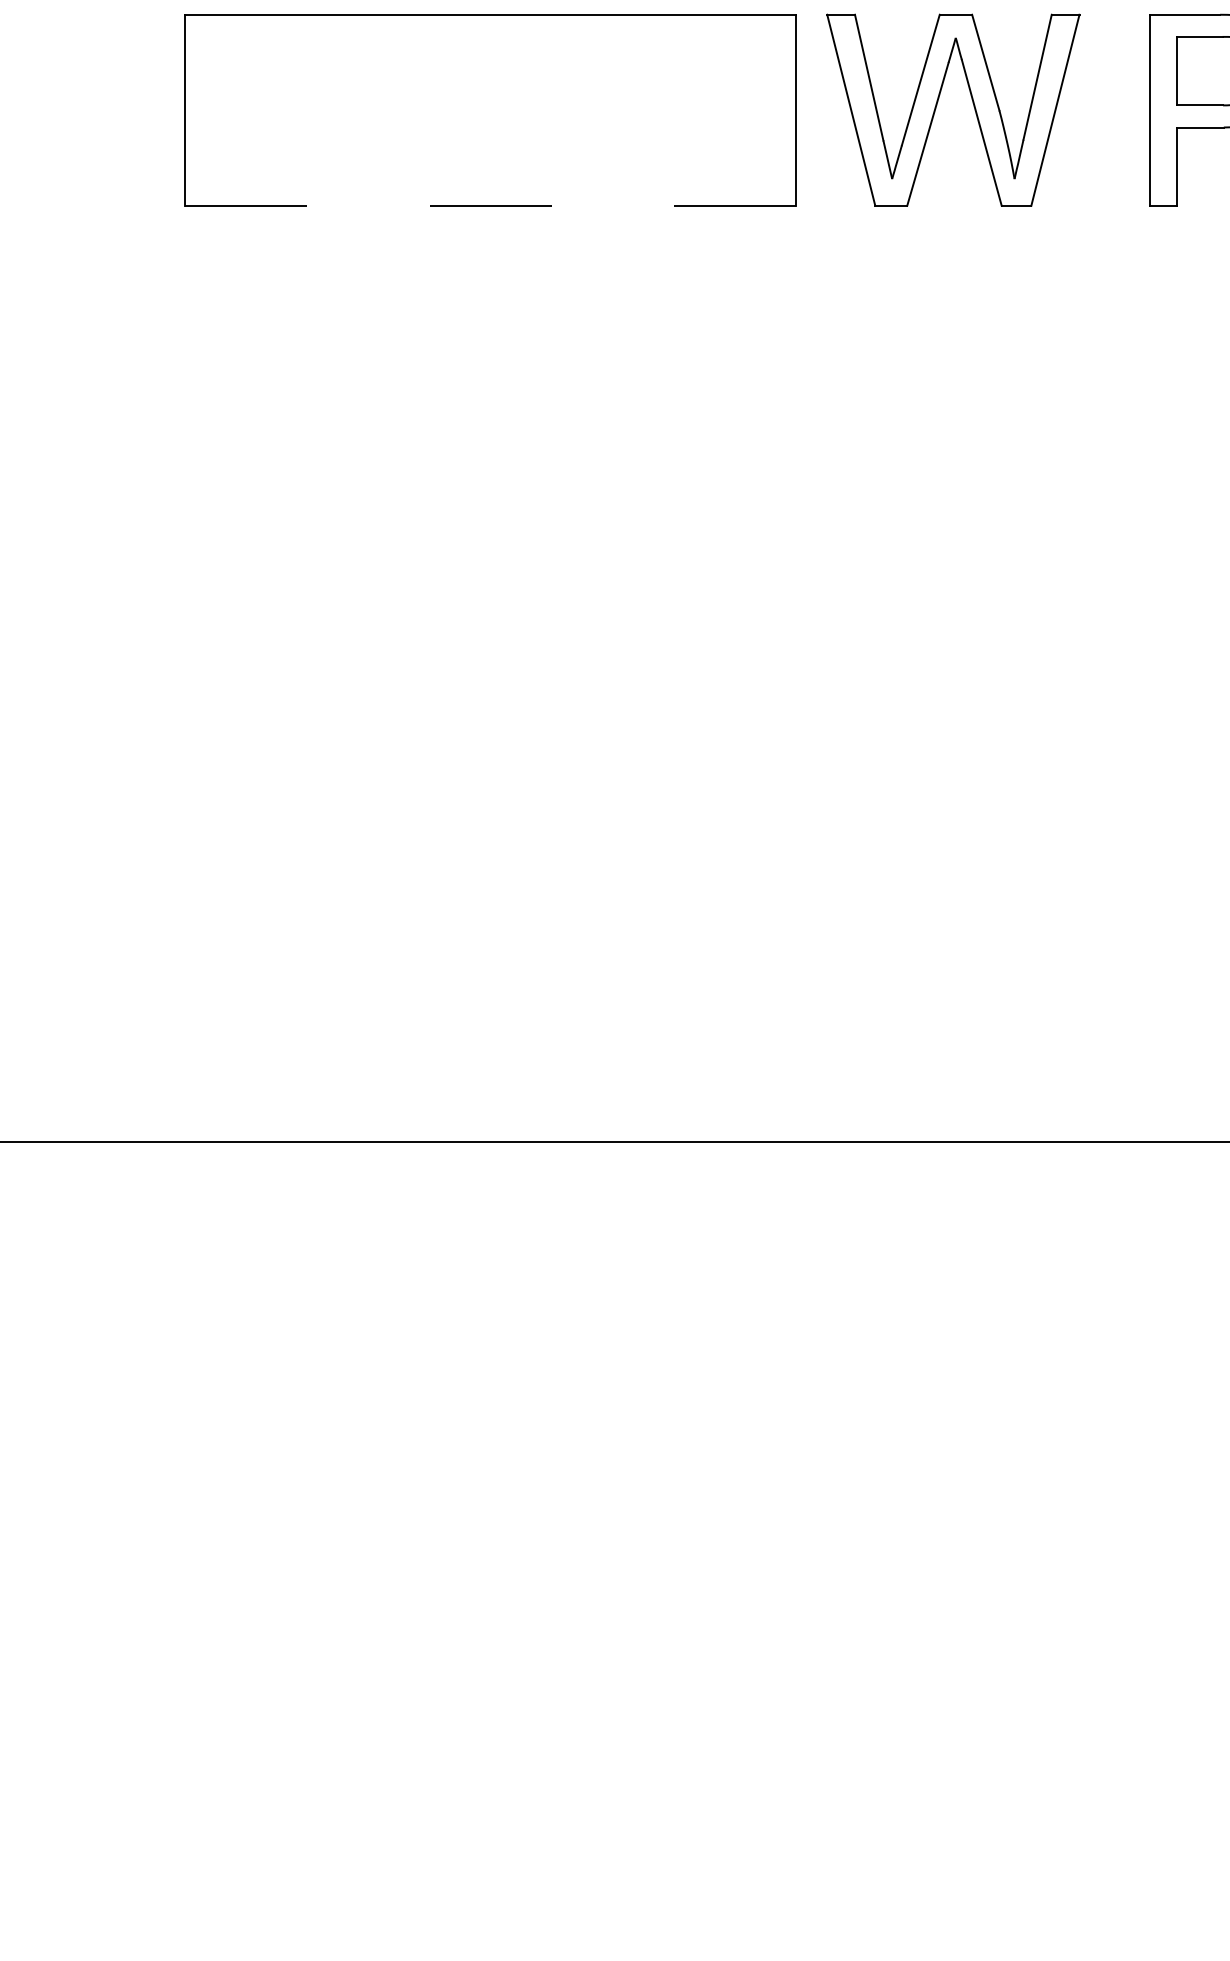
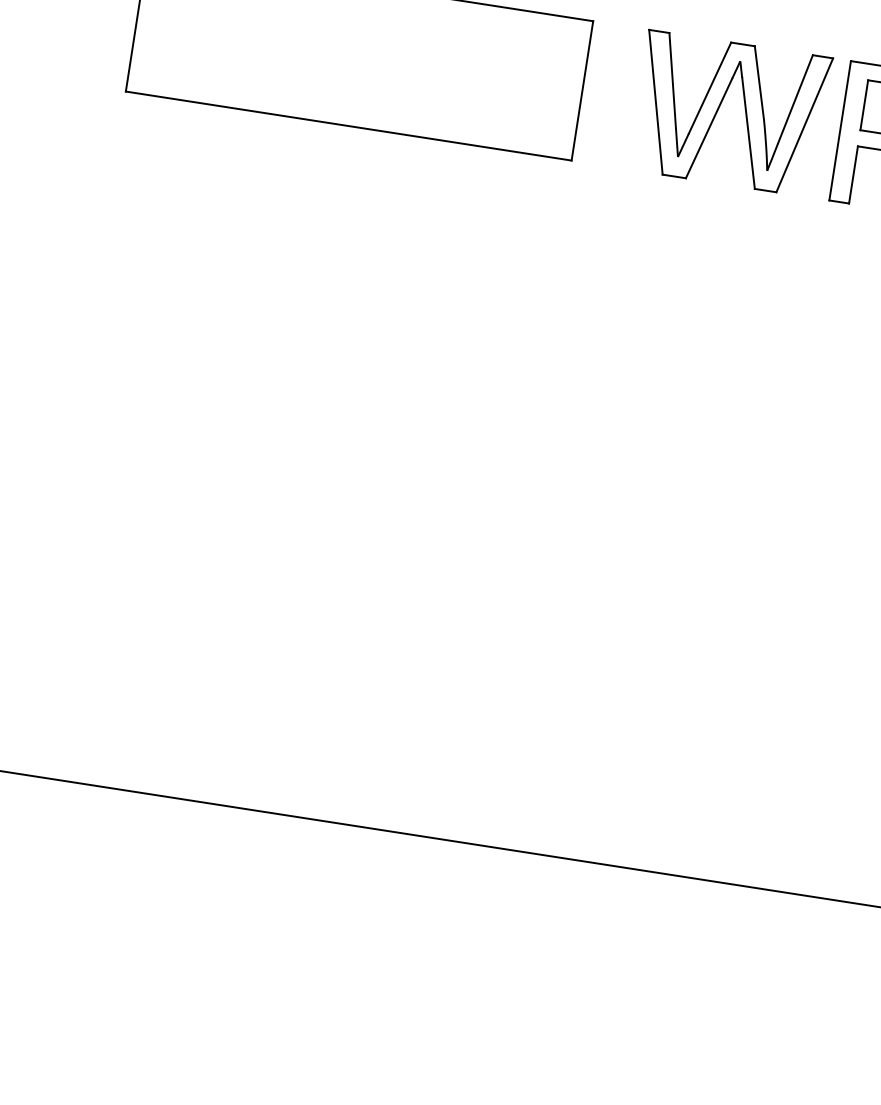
part: (937, 105) -> (719, 108), moved
line: (490, 205) -> (348, 125), dashed -> solid

